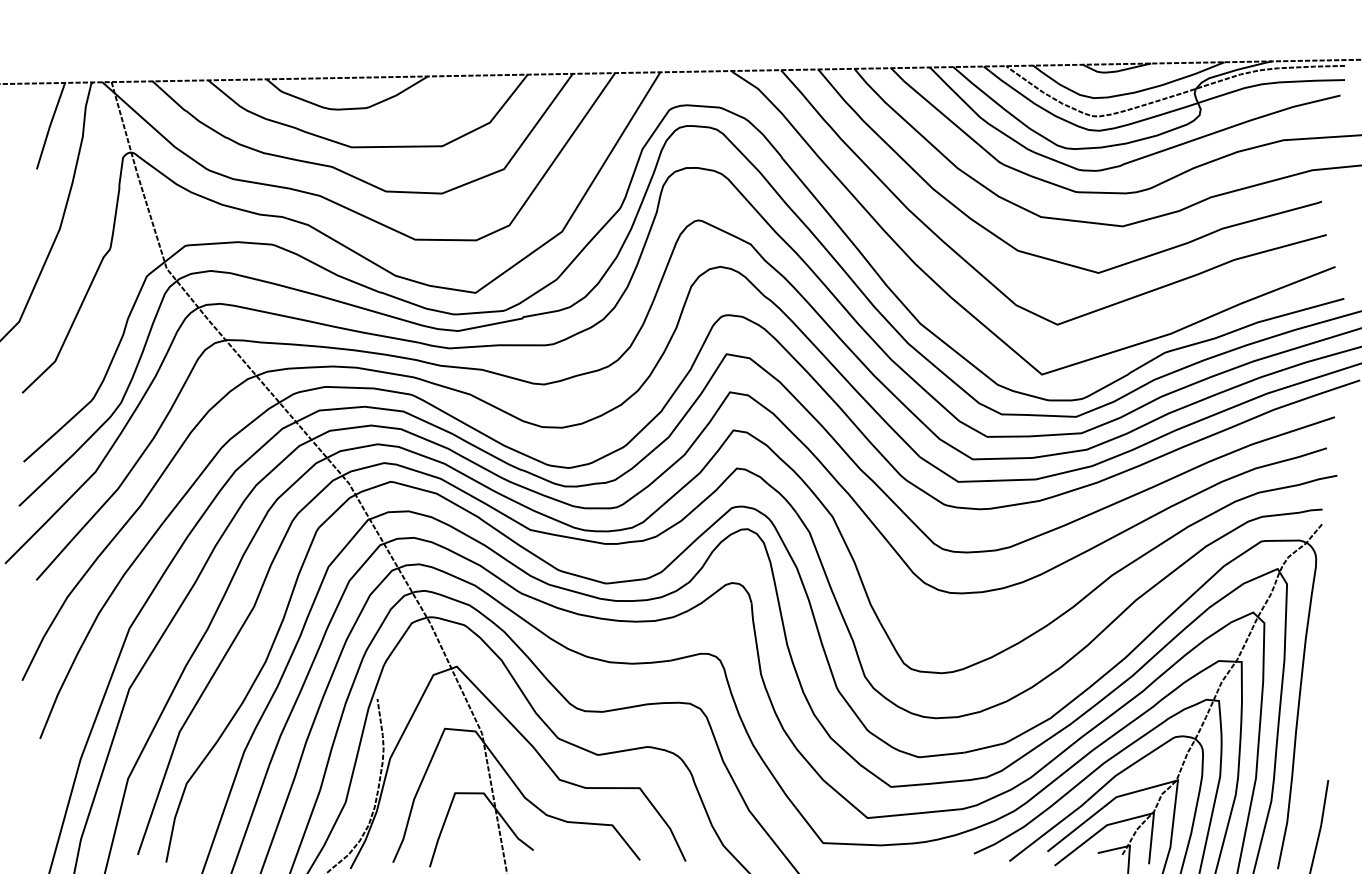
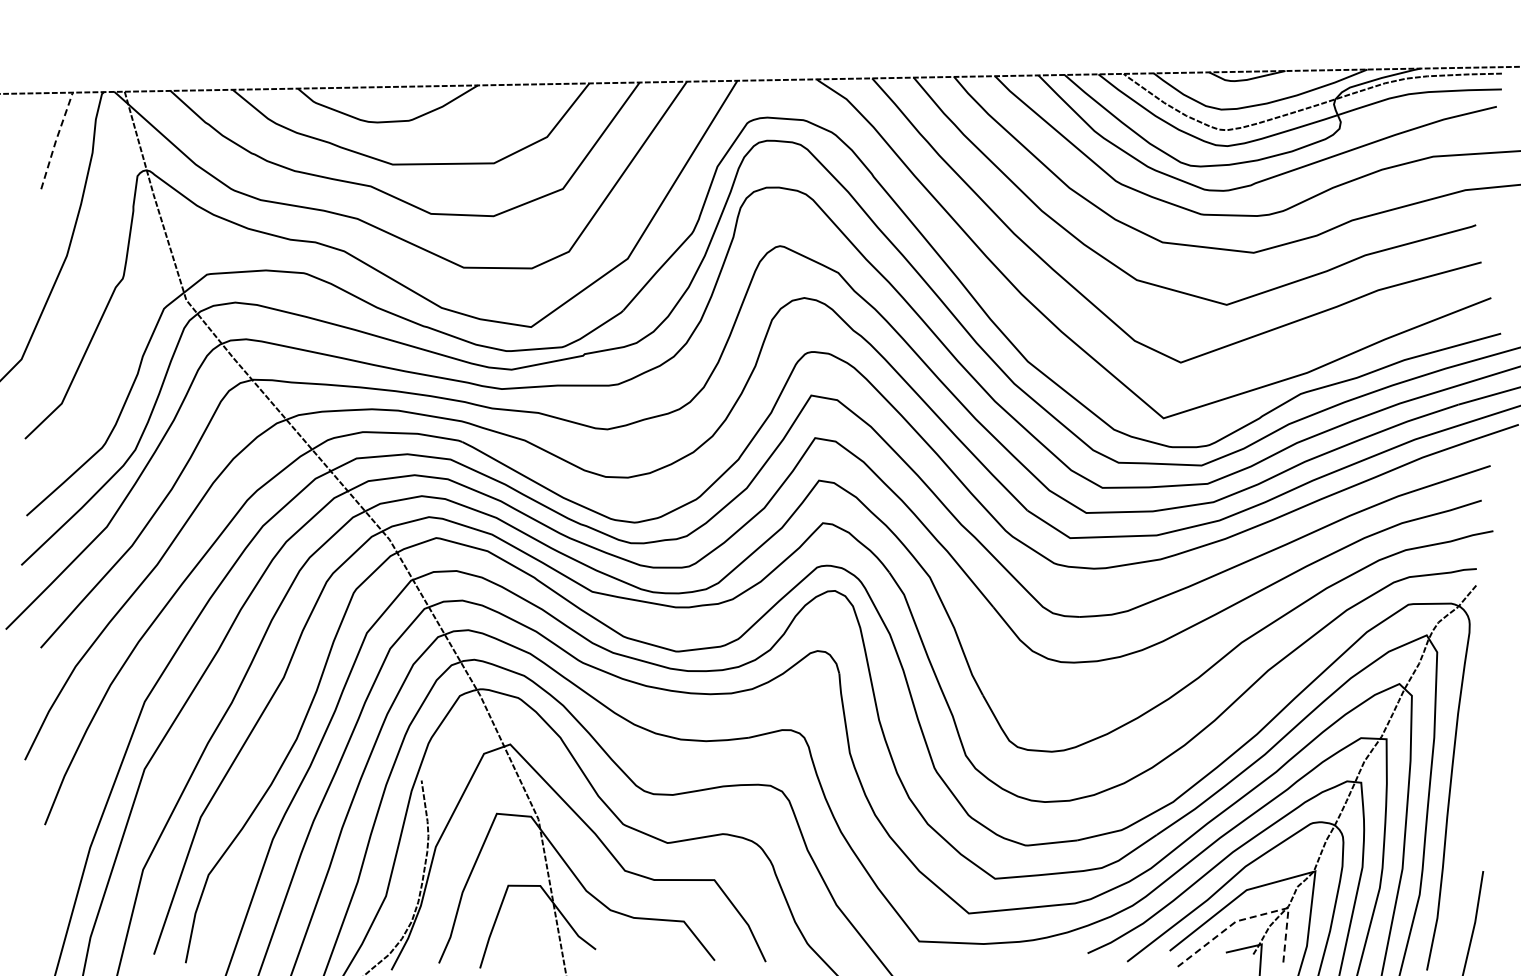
line: (50, 124) -> (56, 139), solid -> dashed
line: (1123, 820) -> (1254, 916), solid -> dashed

